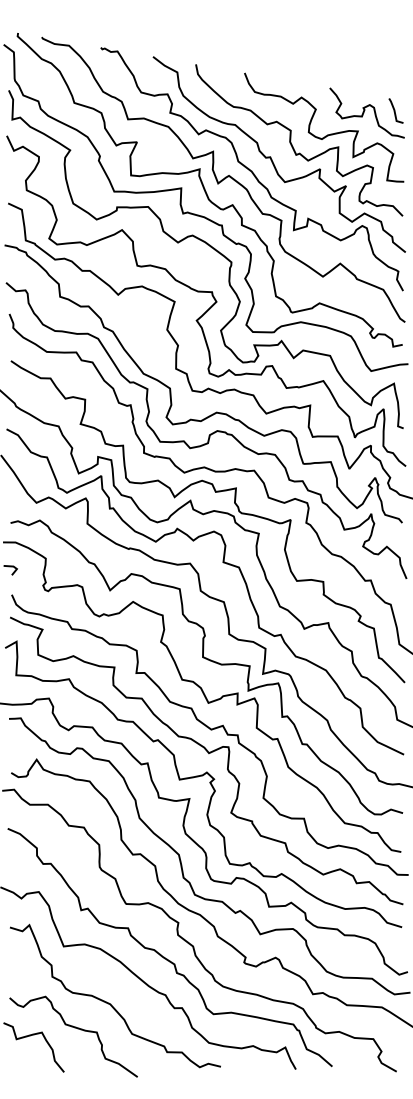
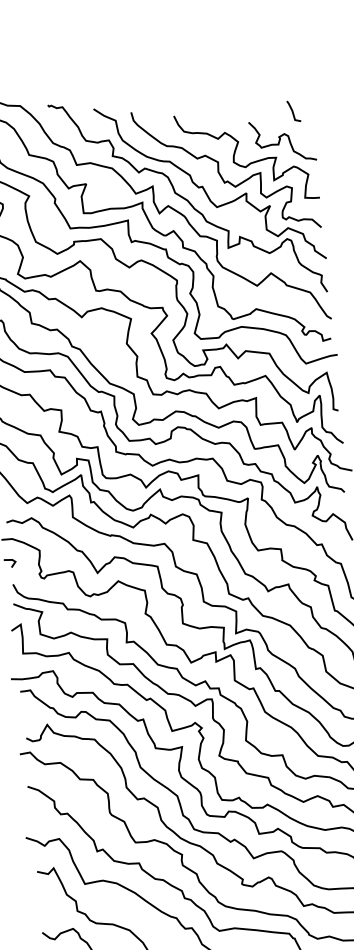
line: (395, 110) -> (293, 111), moved

